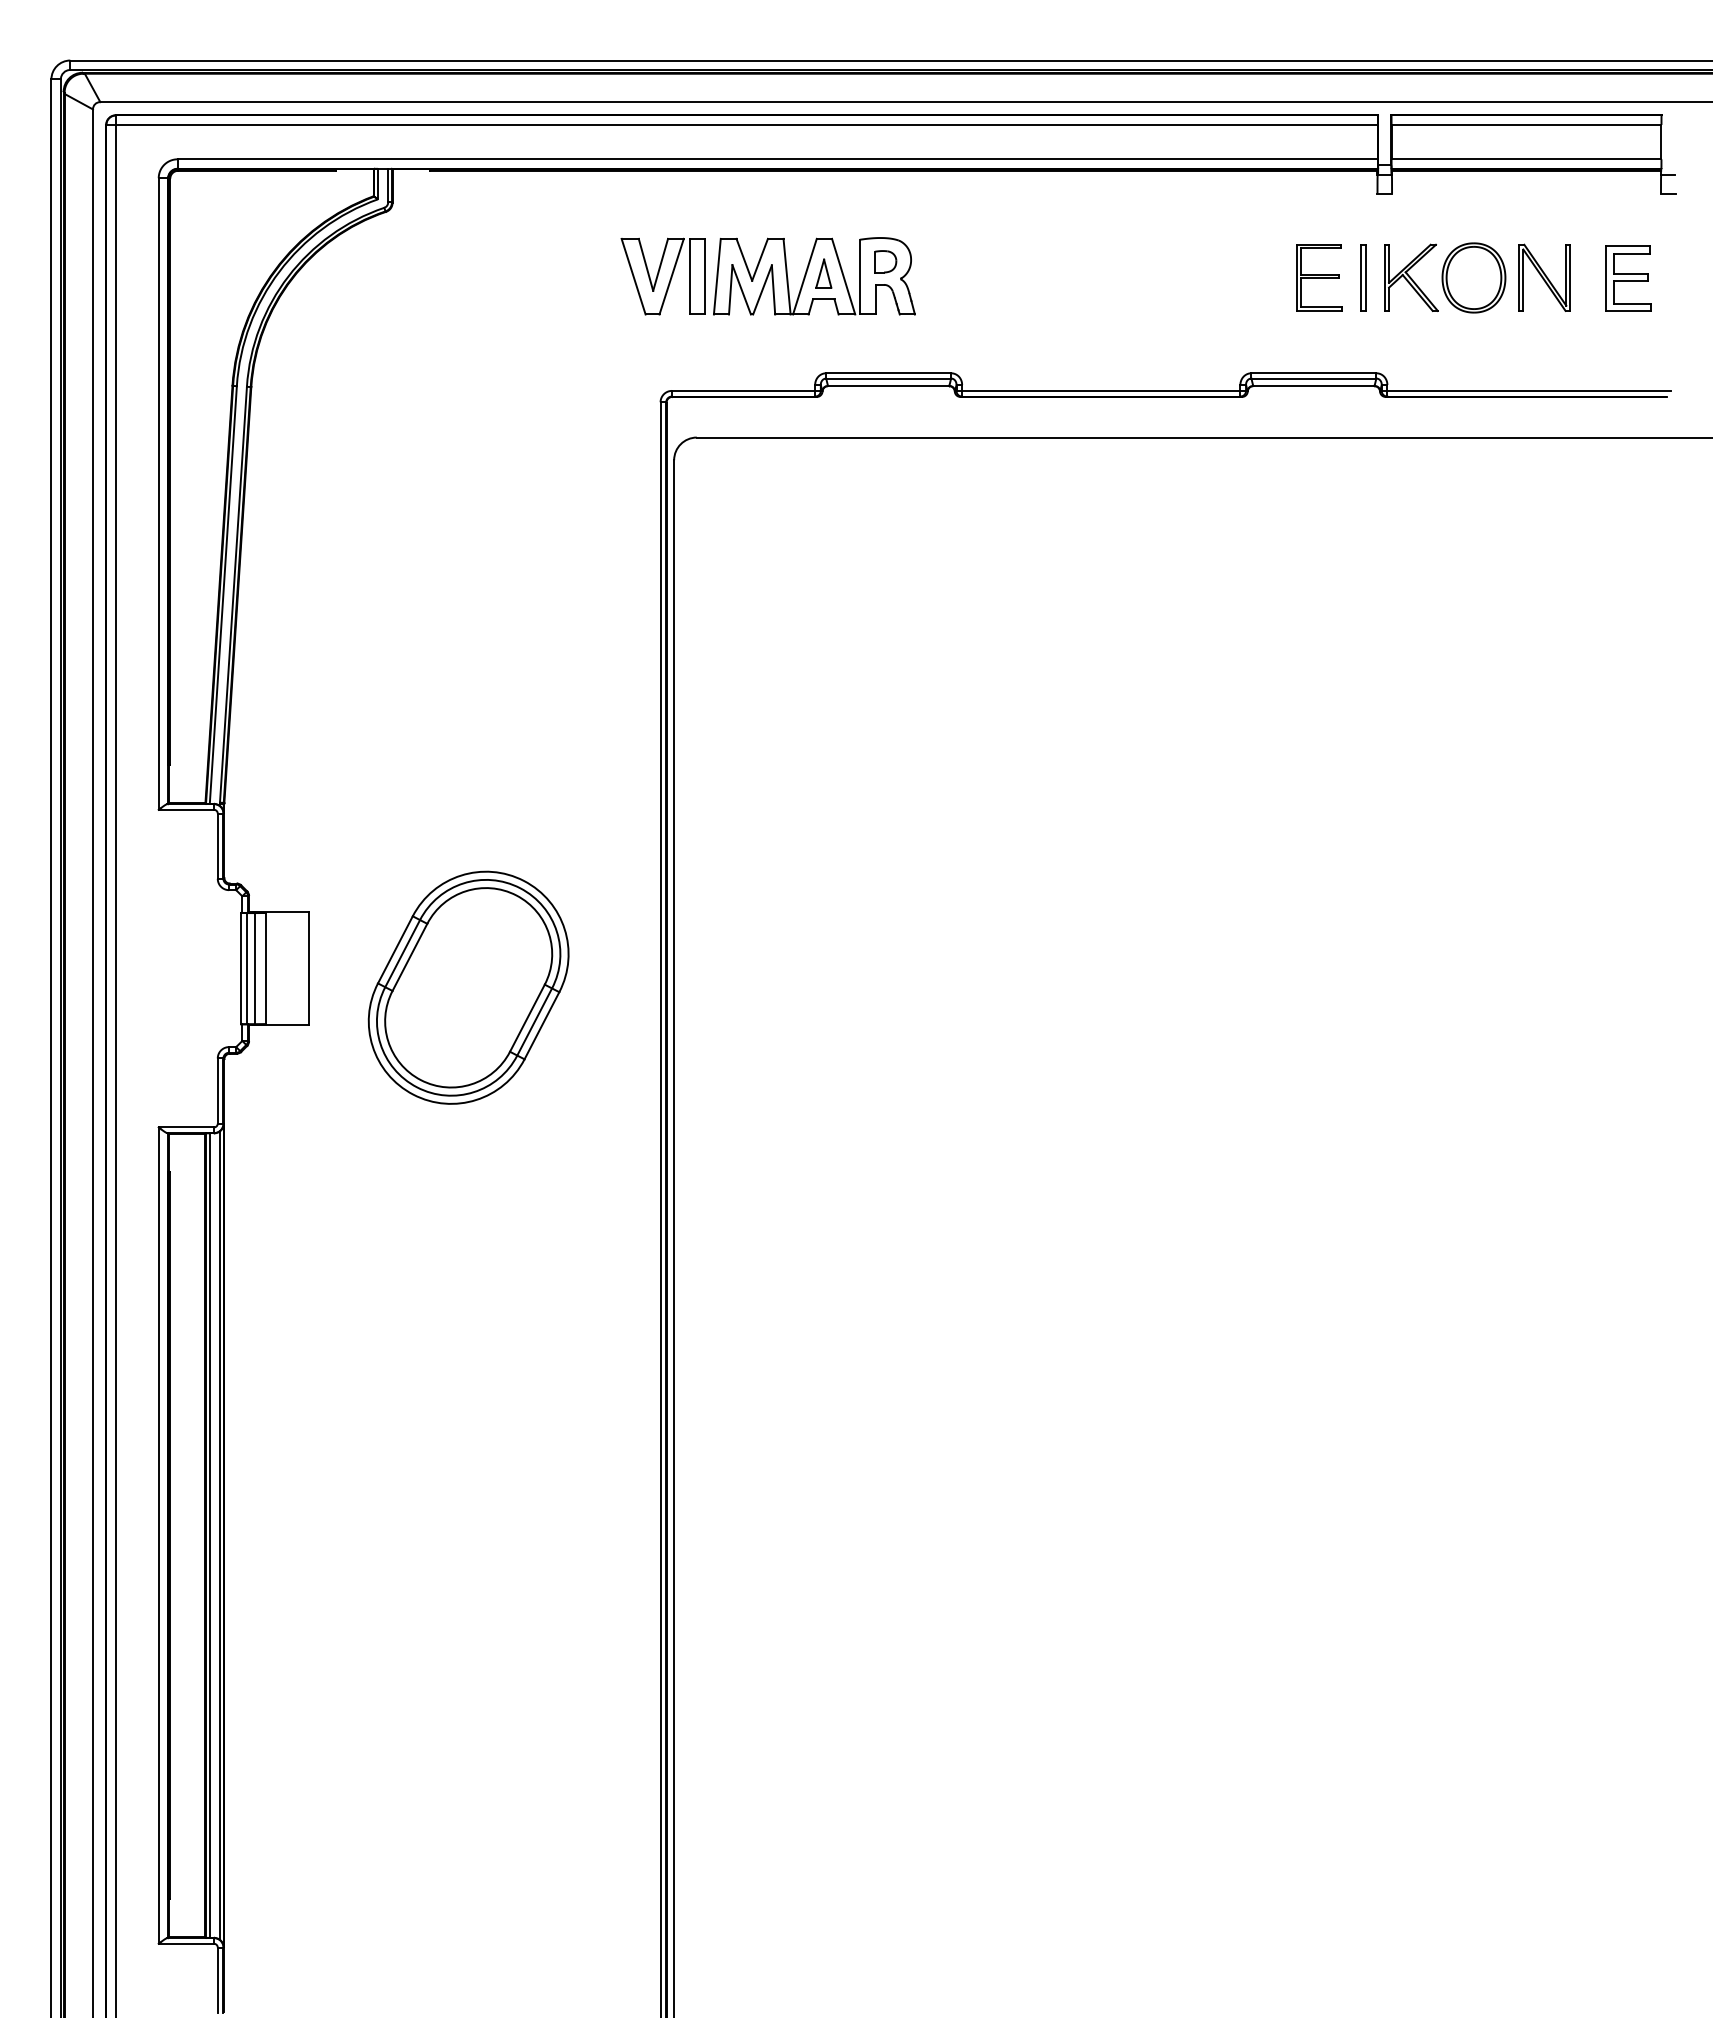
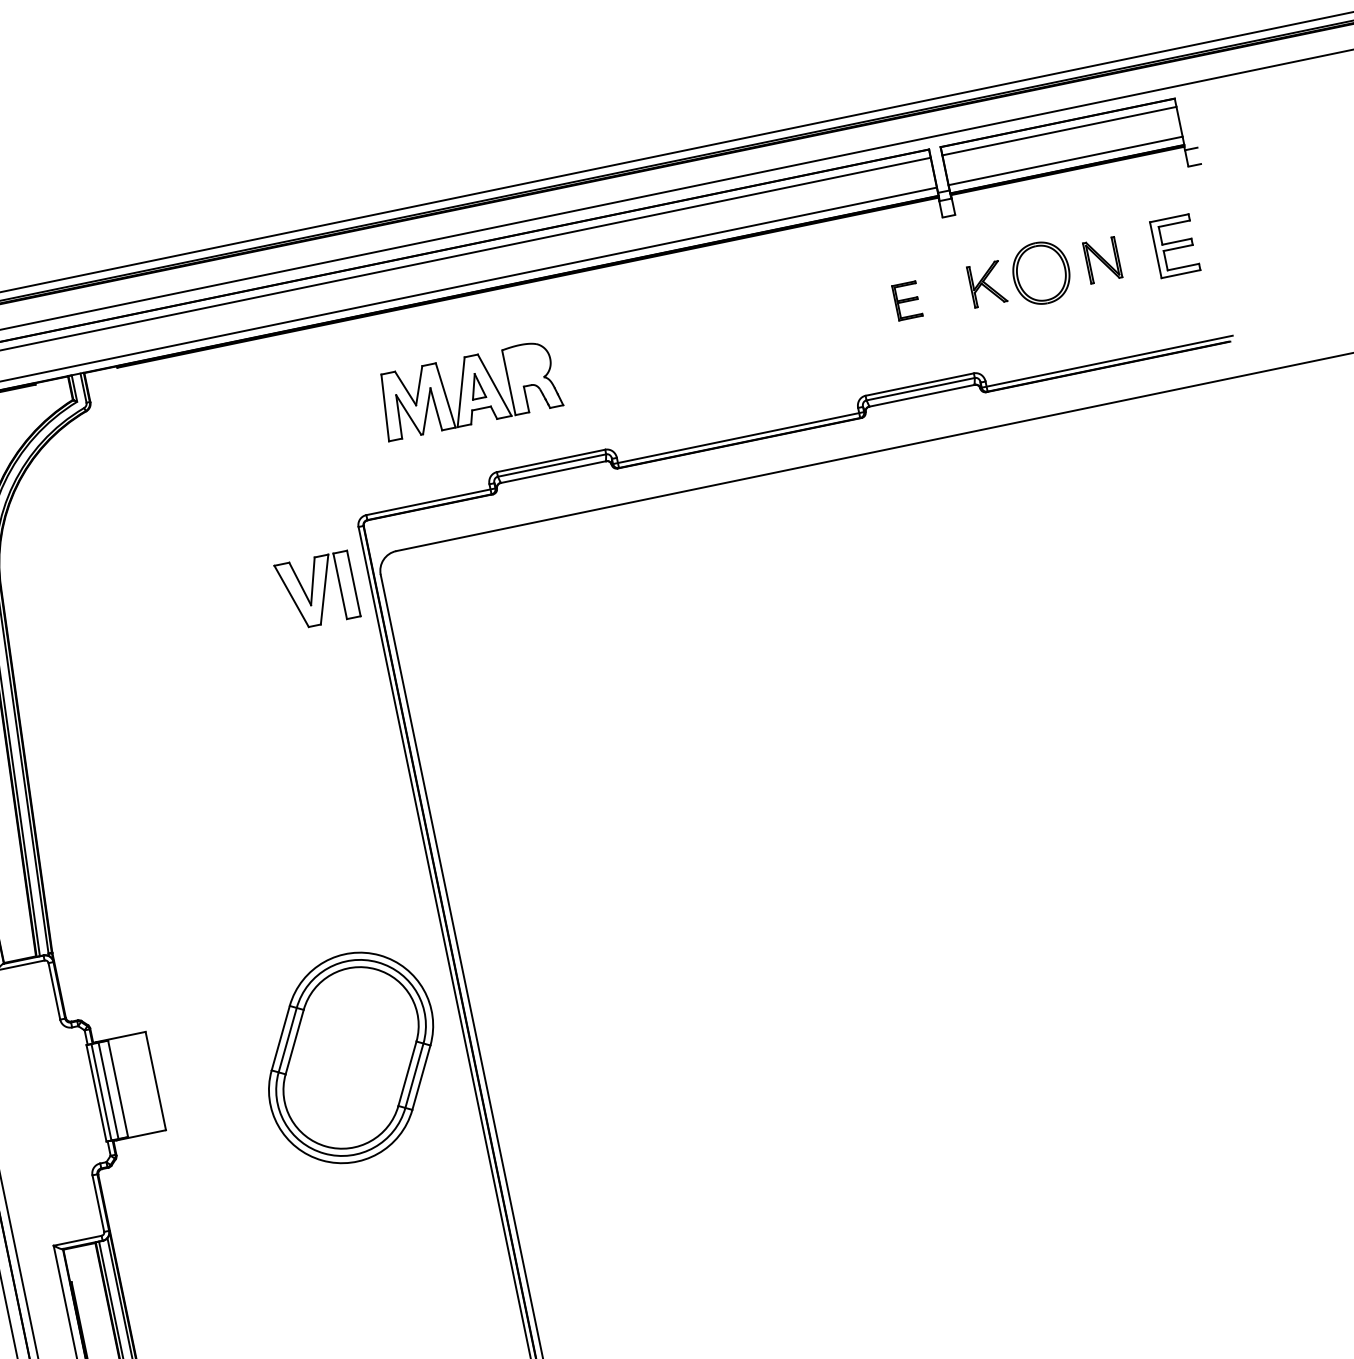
part: (885, 261) -> (528, 364), removed
part: (662, 276) -> (316, 591), moved
part: (1319, 277) -> (907, 300), size x0.6
part: (1363, 277) -> (945, 292), removed
part: (1411, 277) -> (987, 284), size x0.7
part: (1544, 277) -> (1102, 260), size x0.7
part: (468, 987) -> (350, 1057), moved

